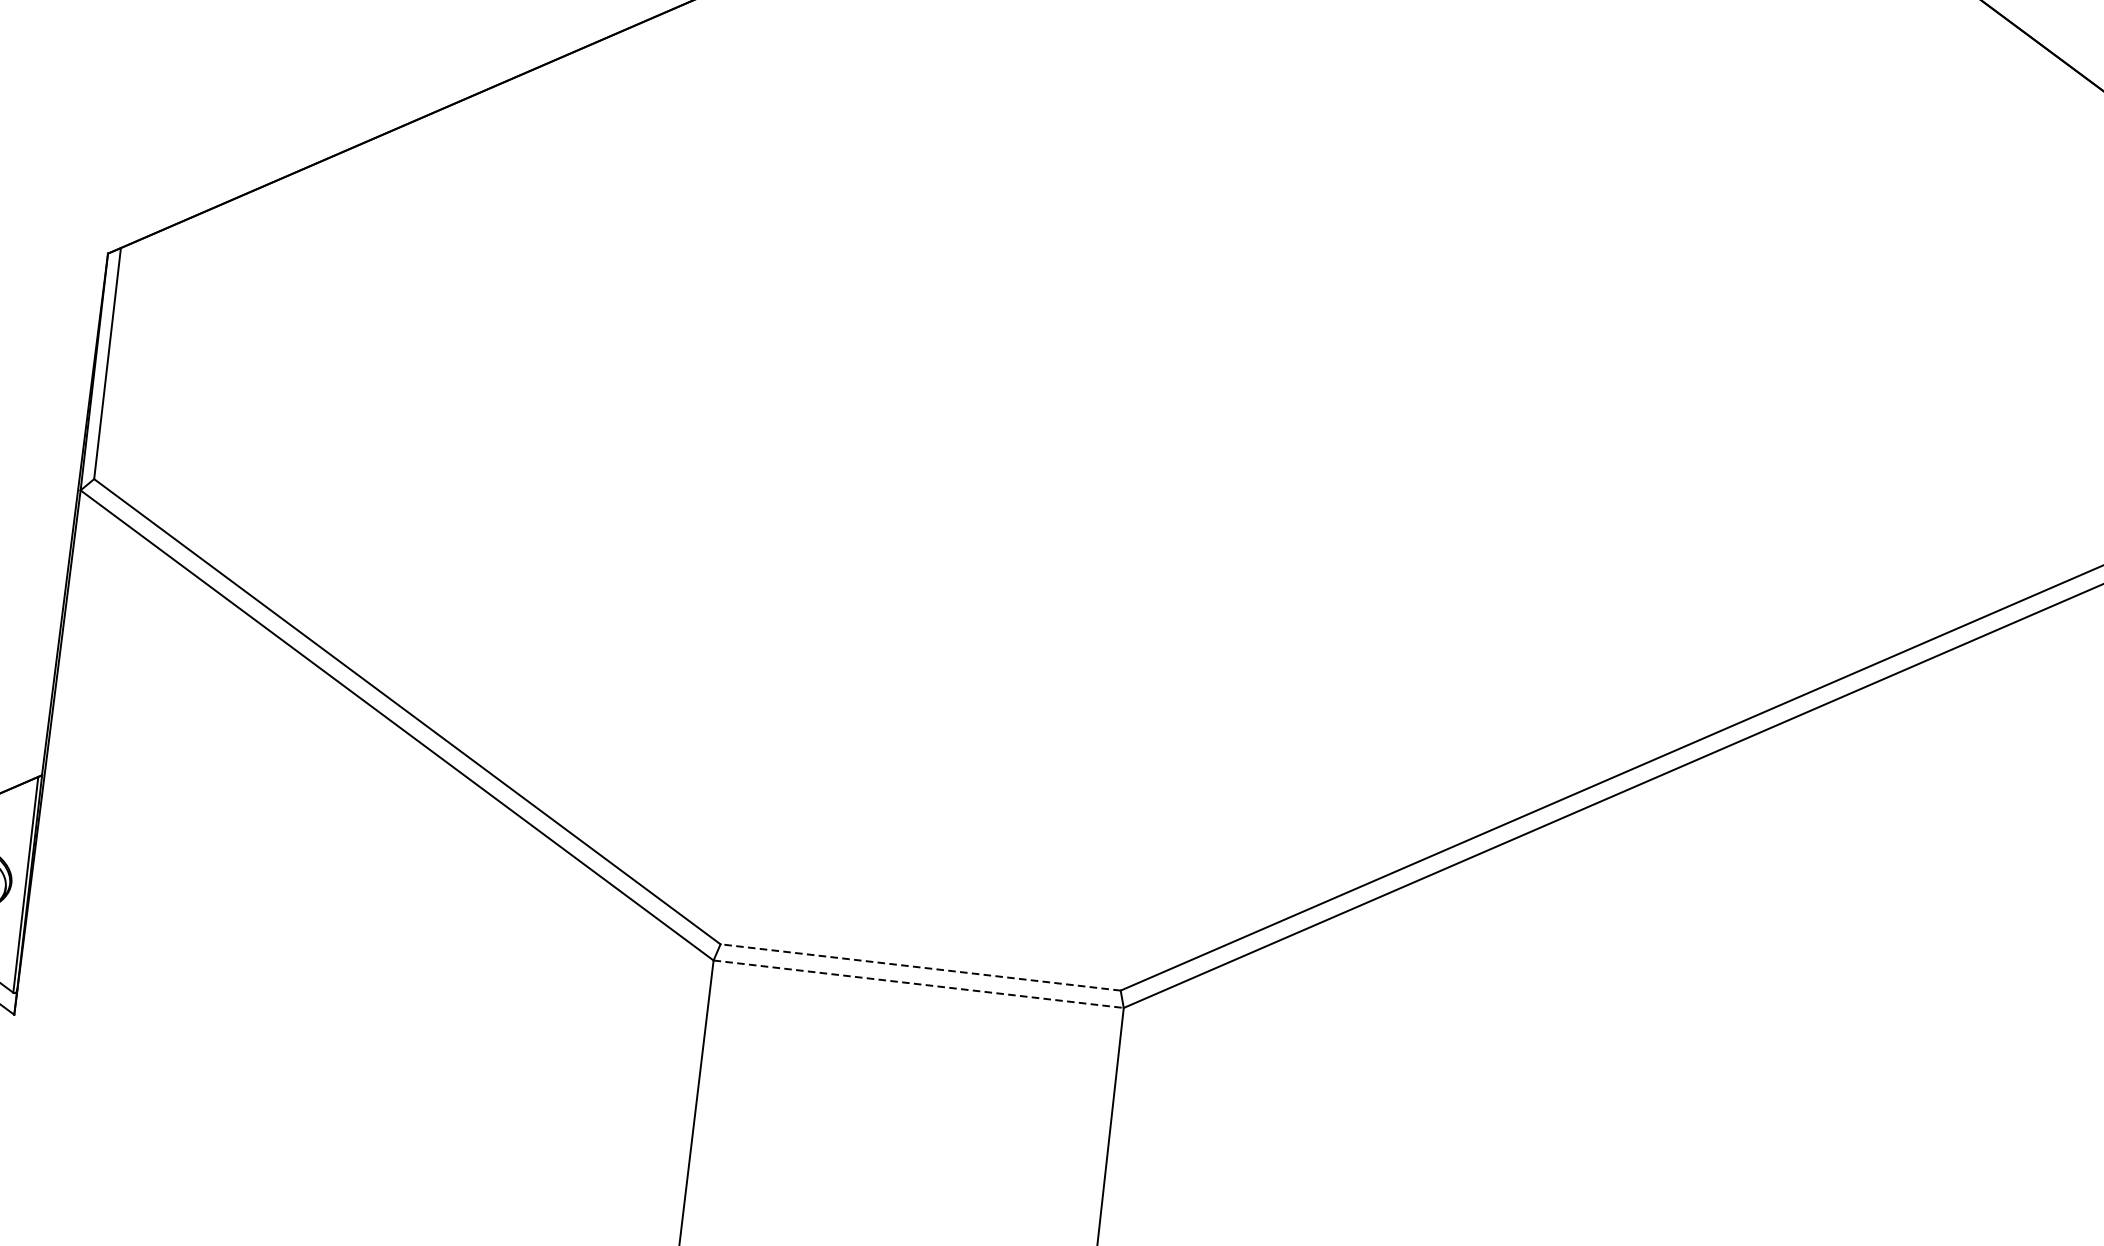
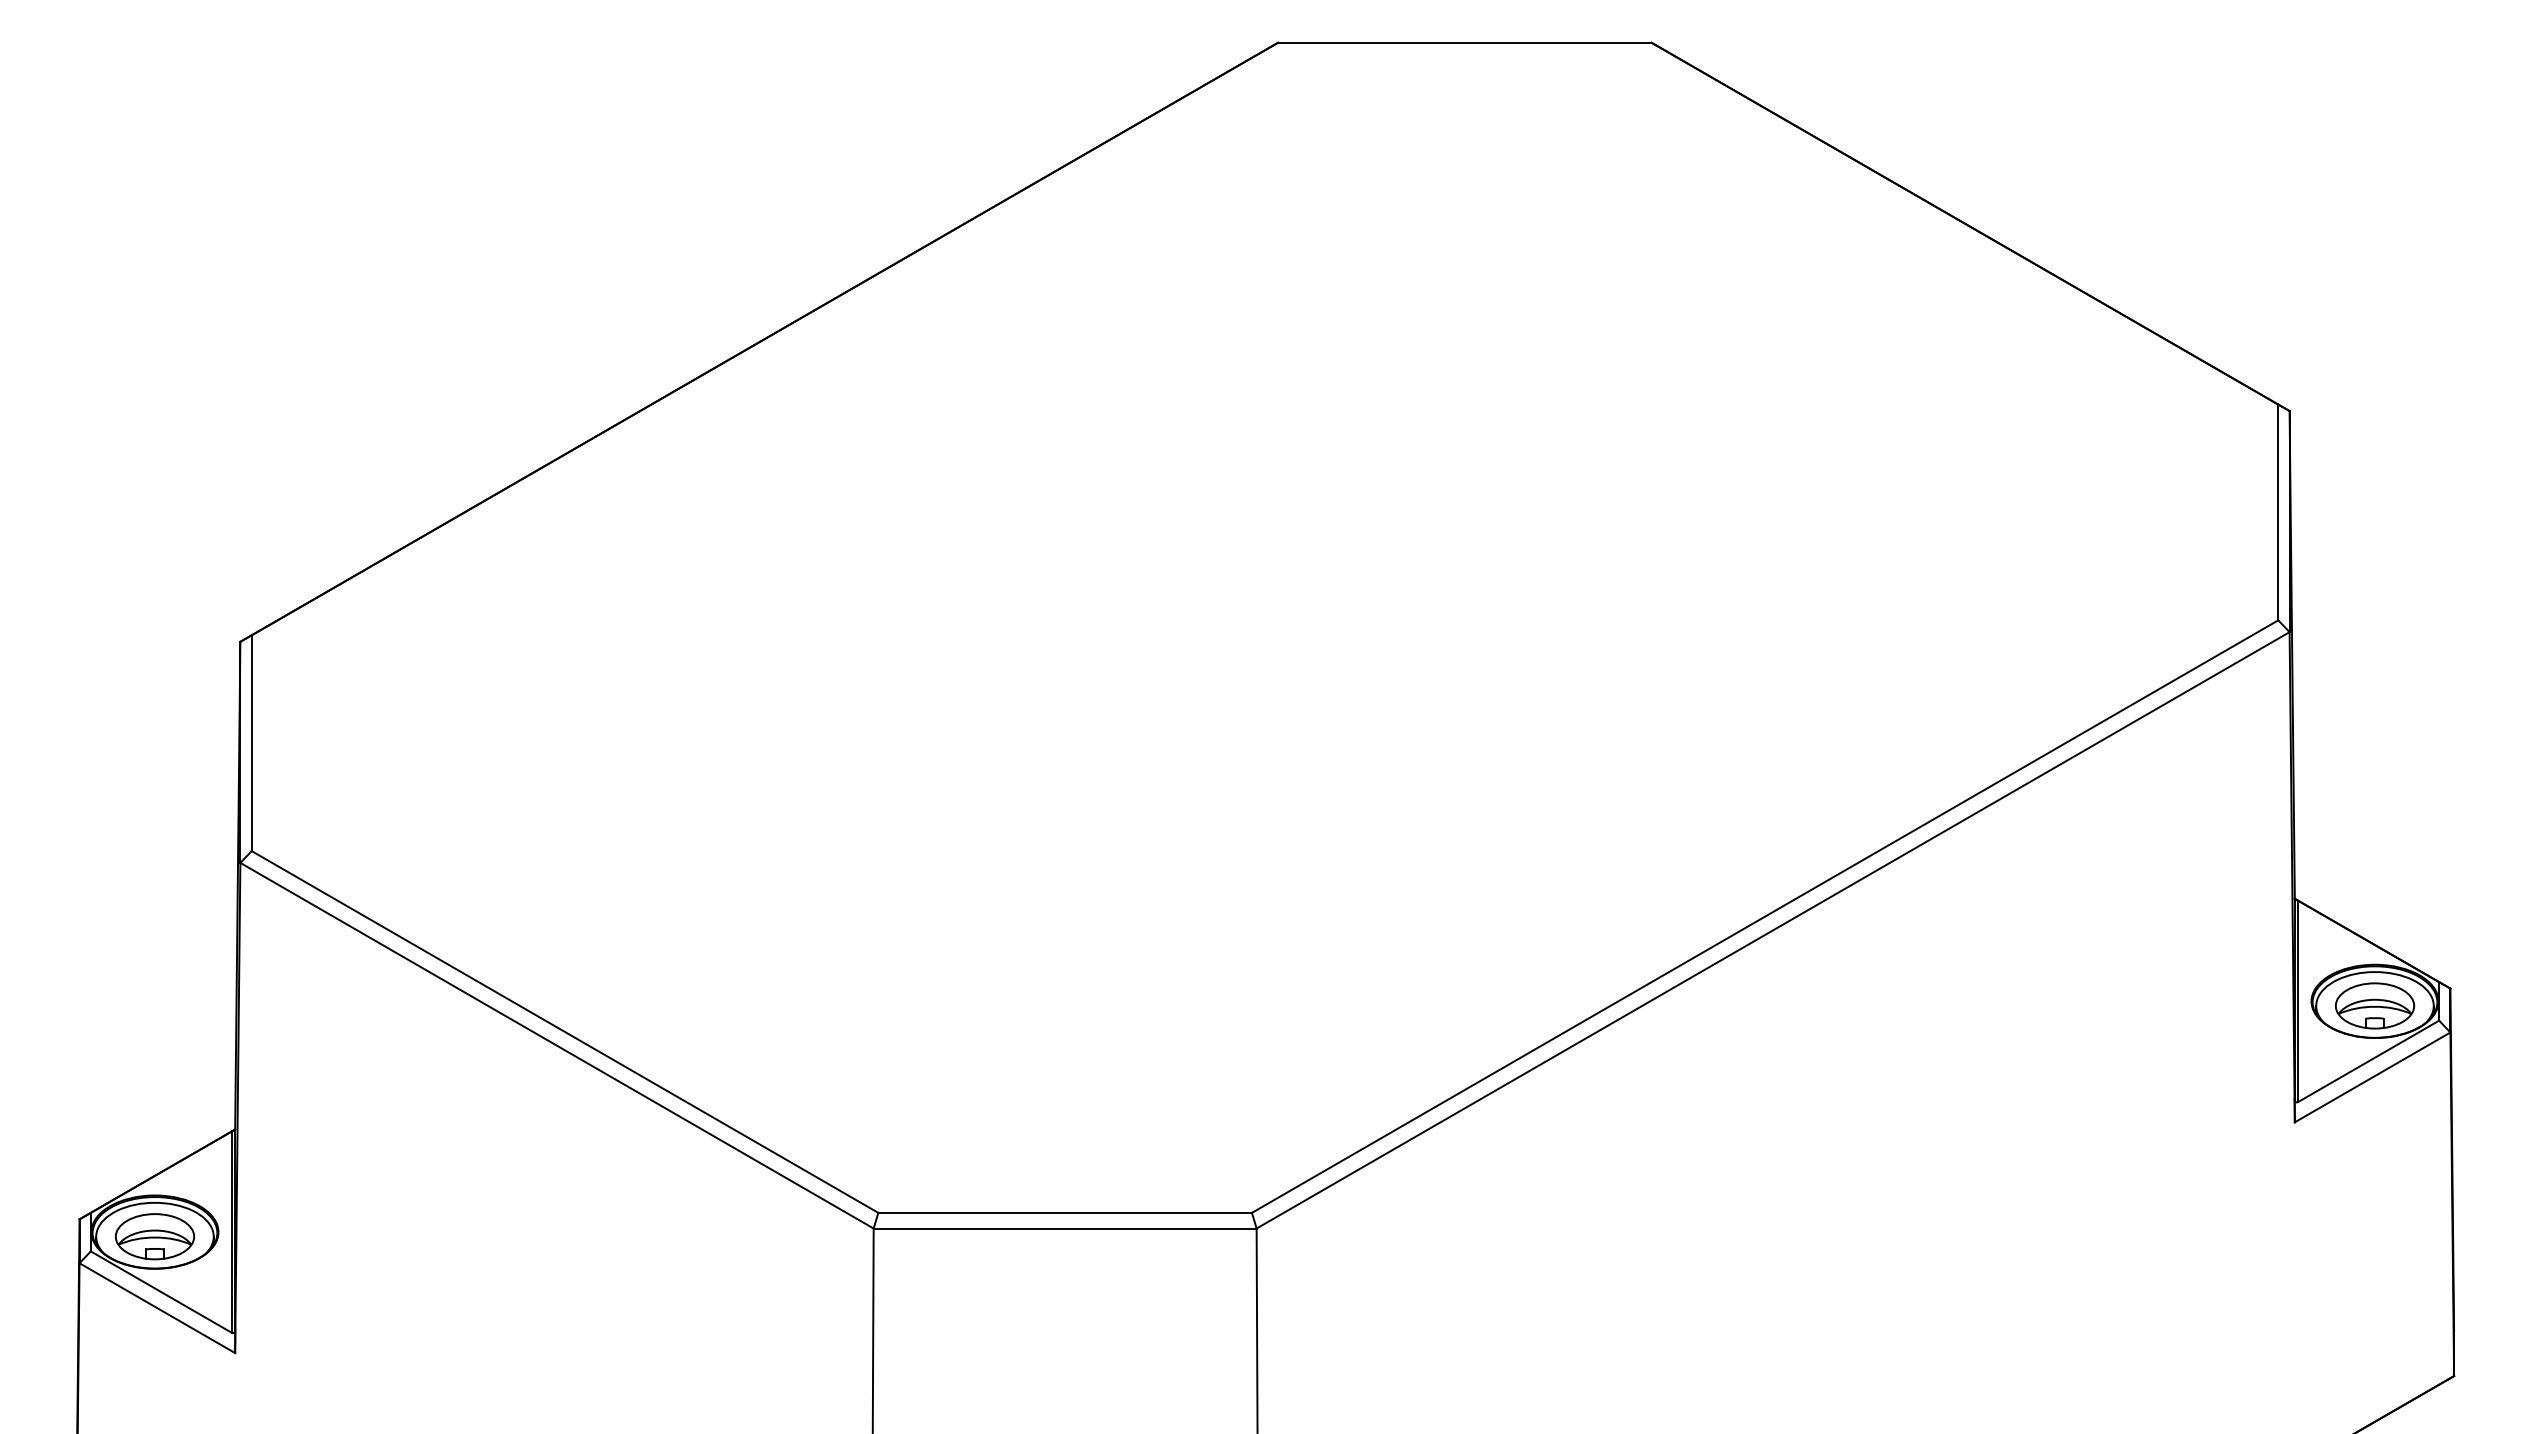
line: (921, 967) -> (1065, 1212), dashed -> solid
line: (919, 984) -> (1065, 1228), dashed -> solid

